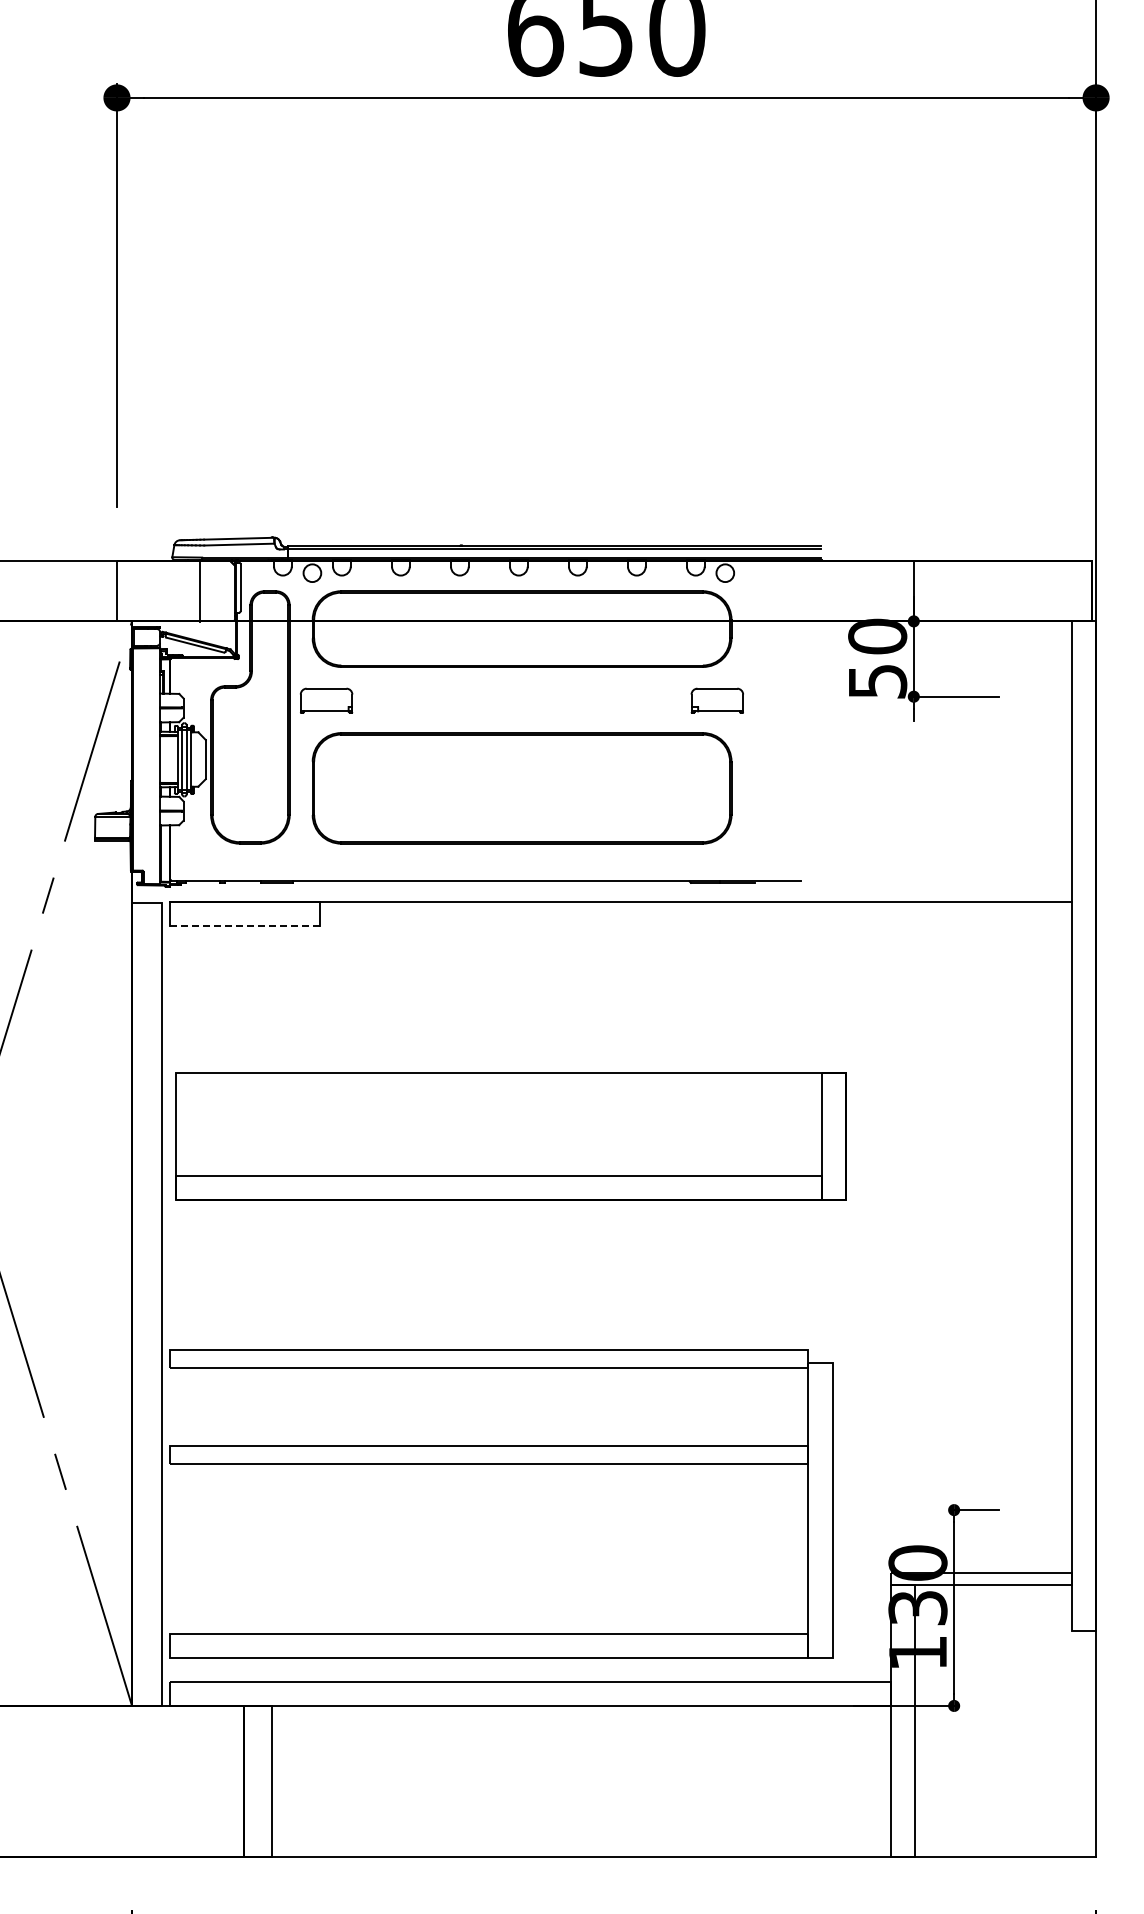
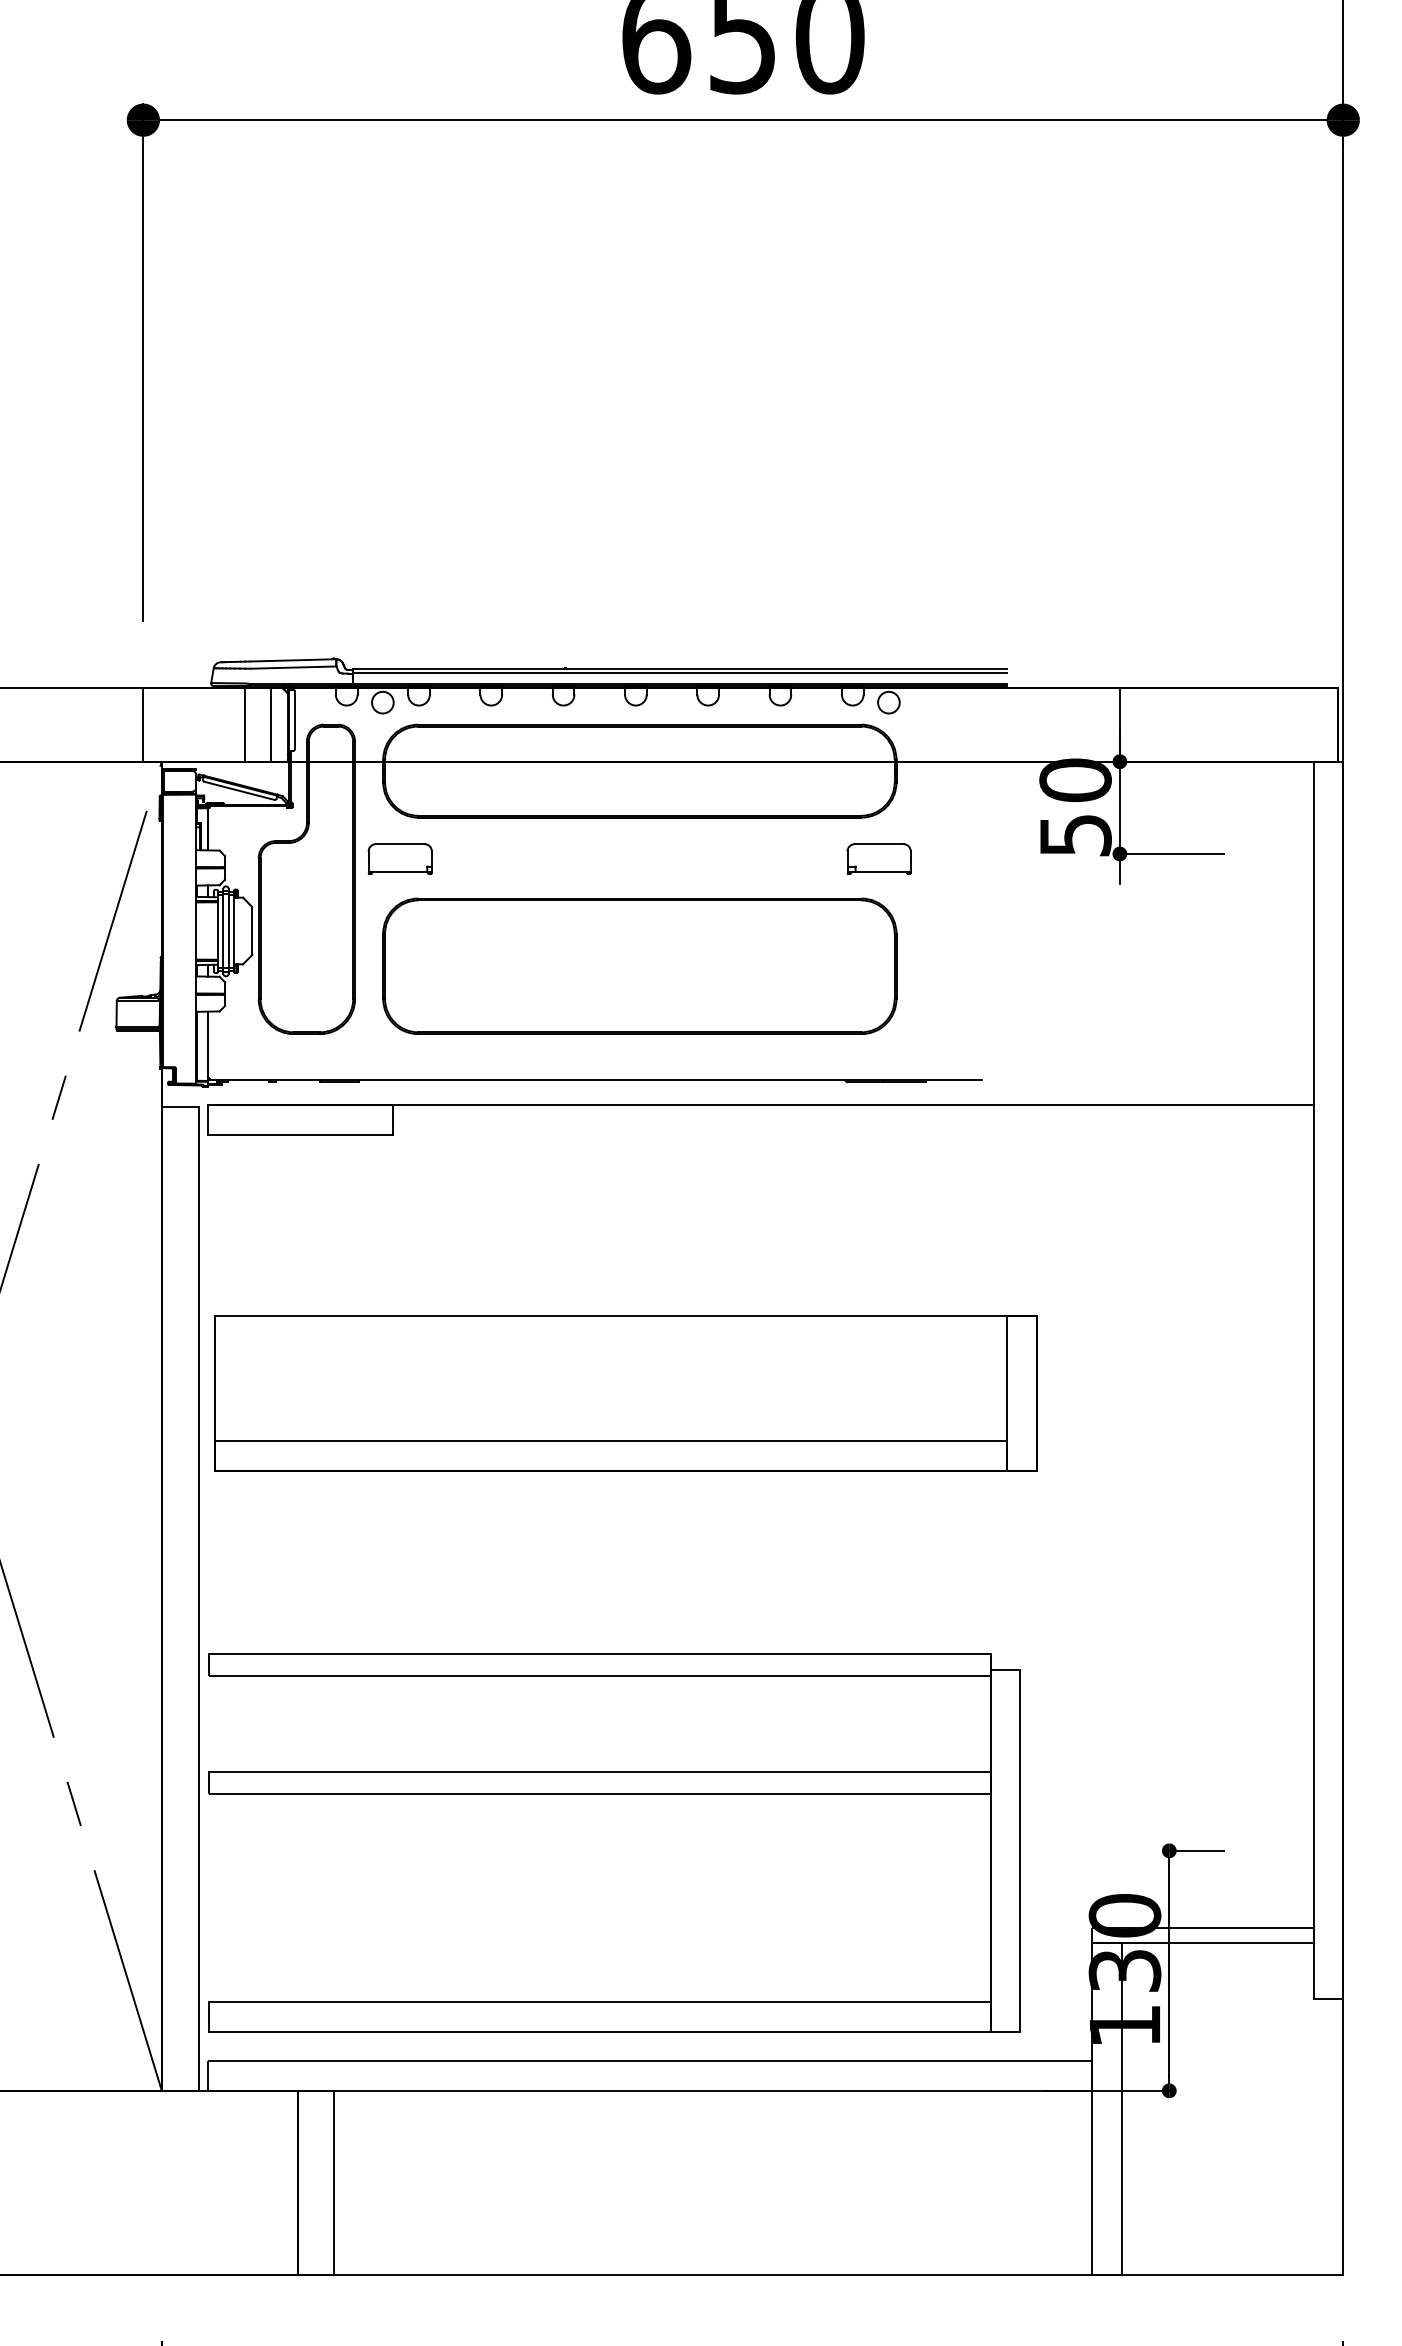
line: (220, 591) -> (270, 725), added
line: (245, 925) -> (300, 1134), dashed -> solid

